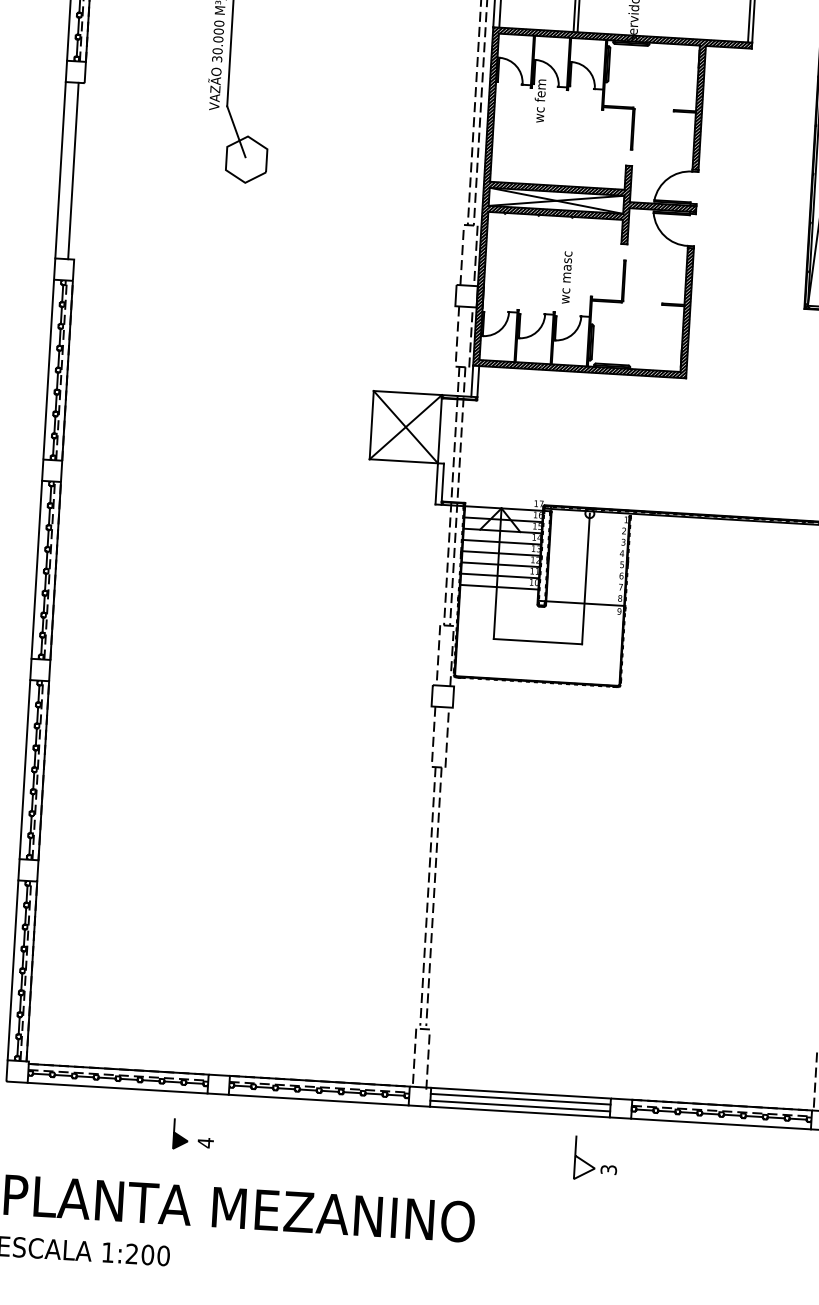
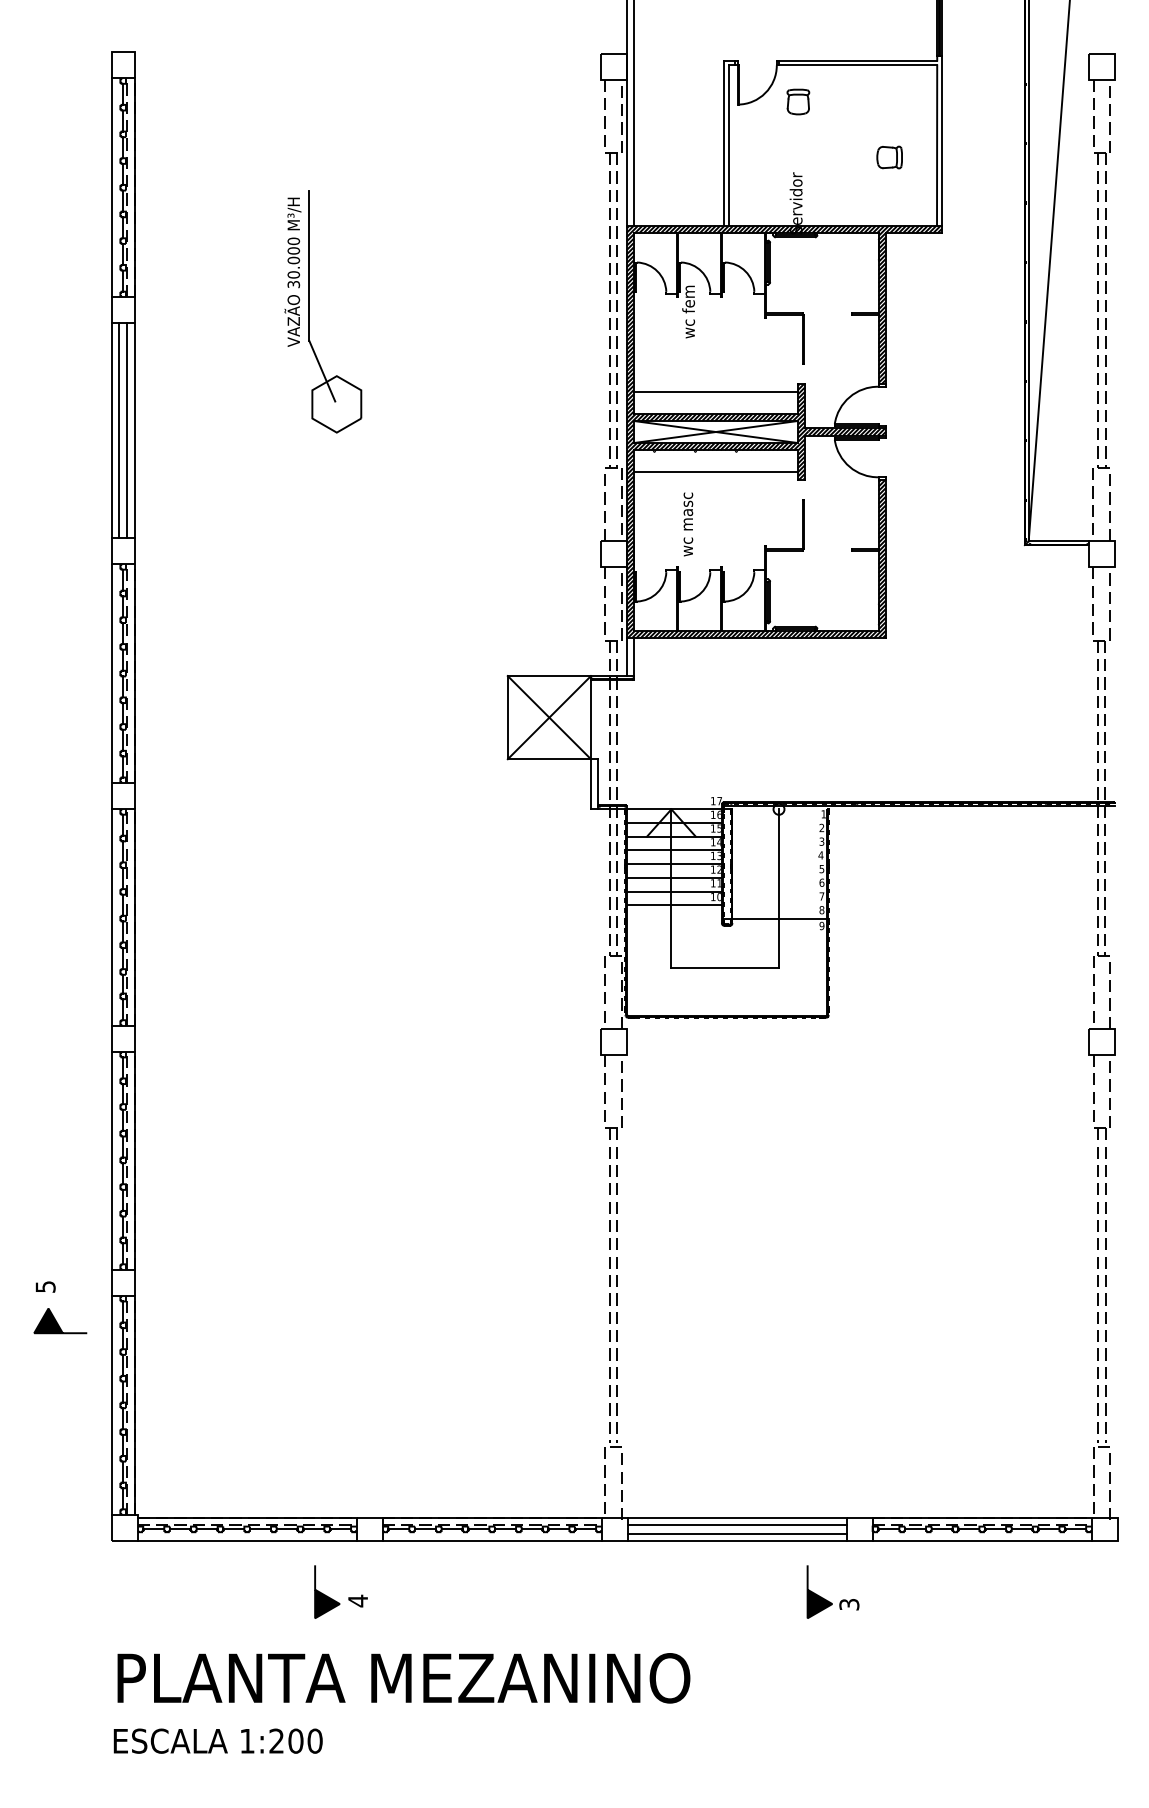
line: (558, 167) -> (715, 391), added
line: (66, 170) -> (119, 430), added
line: (79, 171) -> (134, 430), added
line: (554, 234) -> (715, 472), added
text: (567, 277) -> (688, 524), moved
part: (181, 1133) -> (327, 1591), size x1.43
fill: (584, 1167) -> (819, 1603), added

